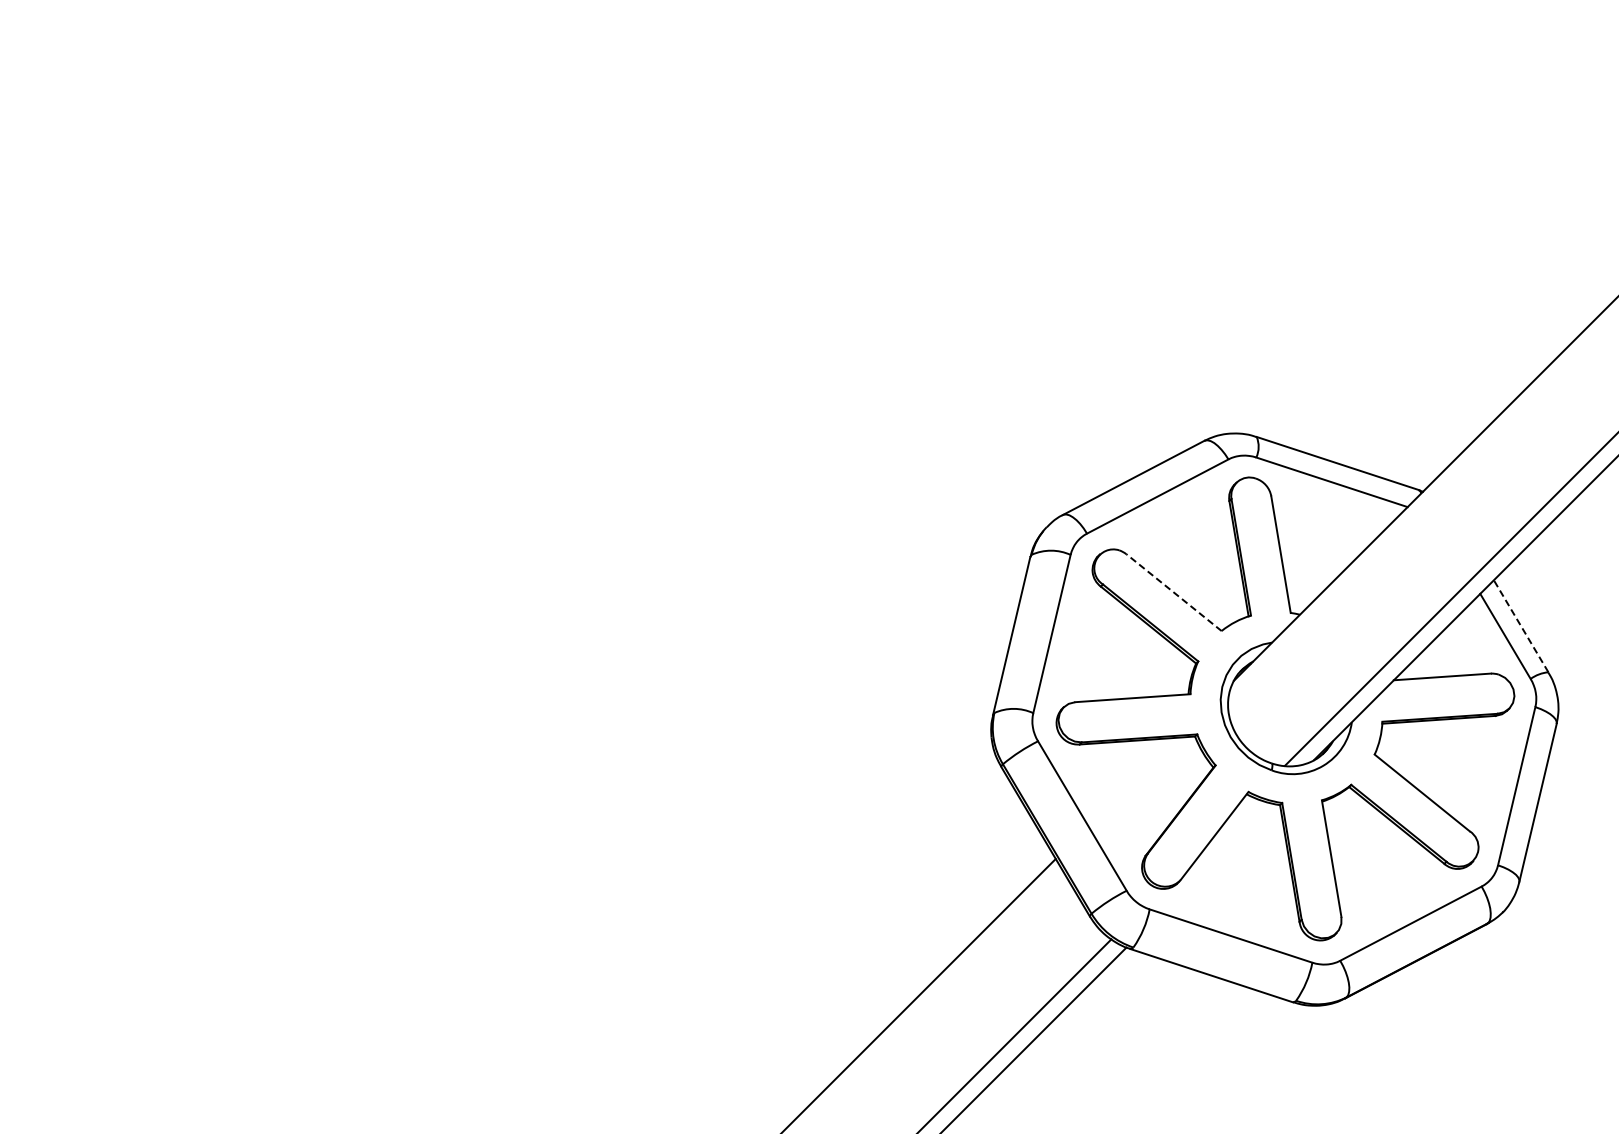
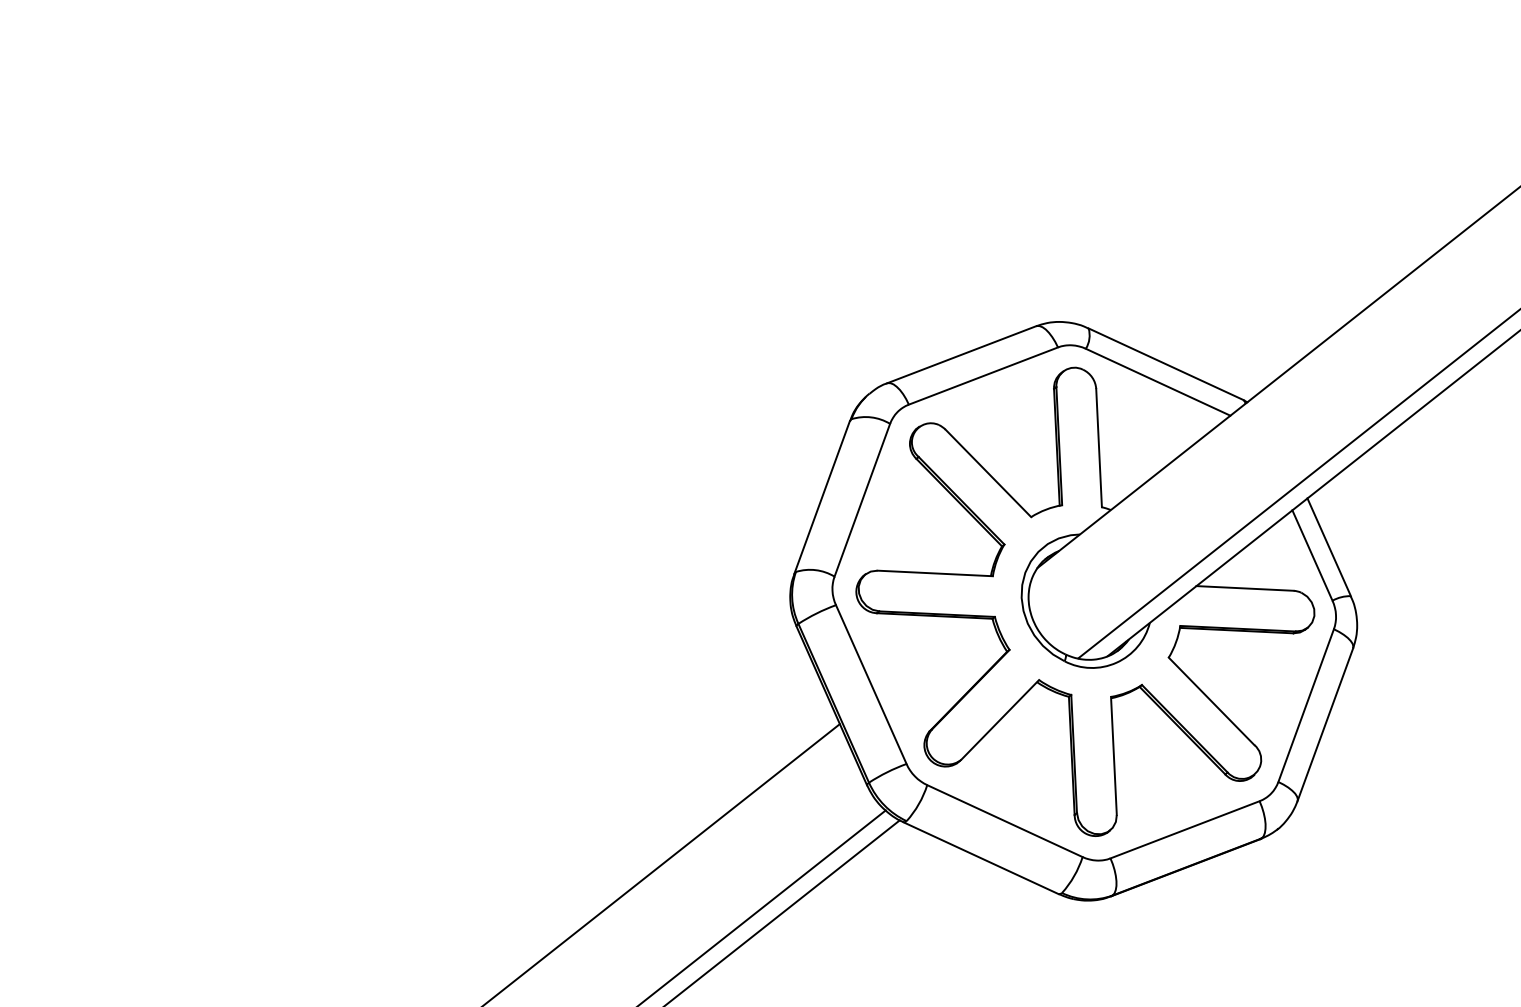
line: (1173, 592) -> (987, 473), dashed -> solid
line: (1520, 625) -> (1328, 546), dashed -> solid

